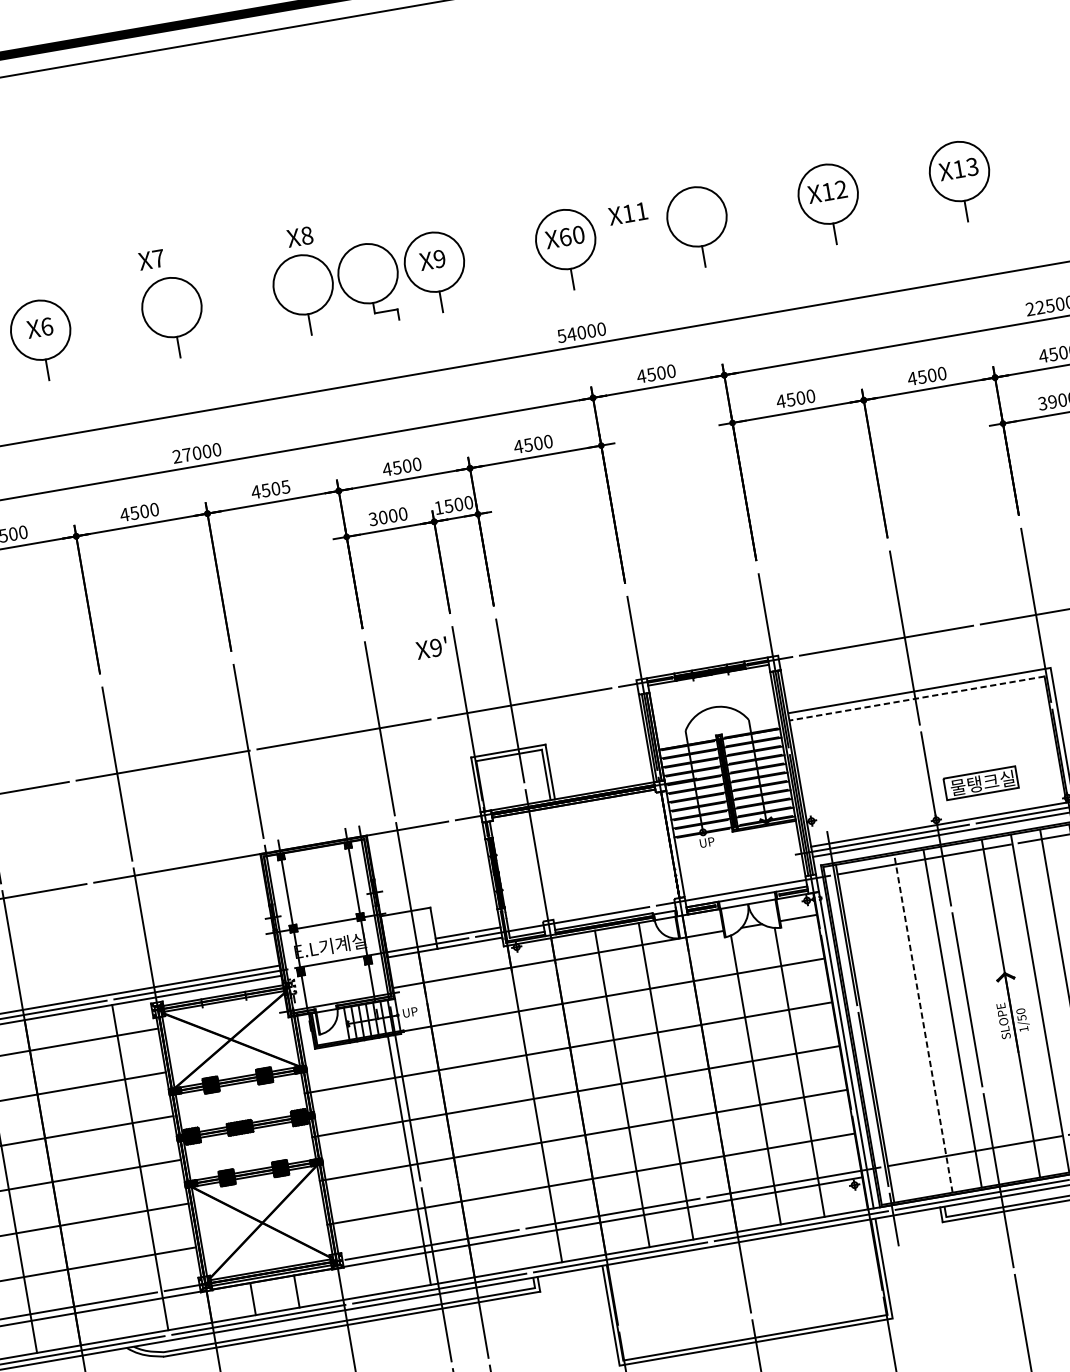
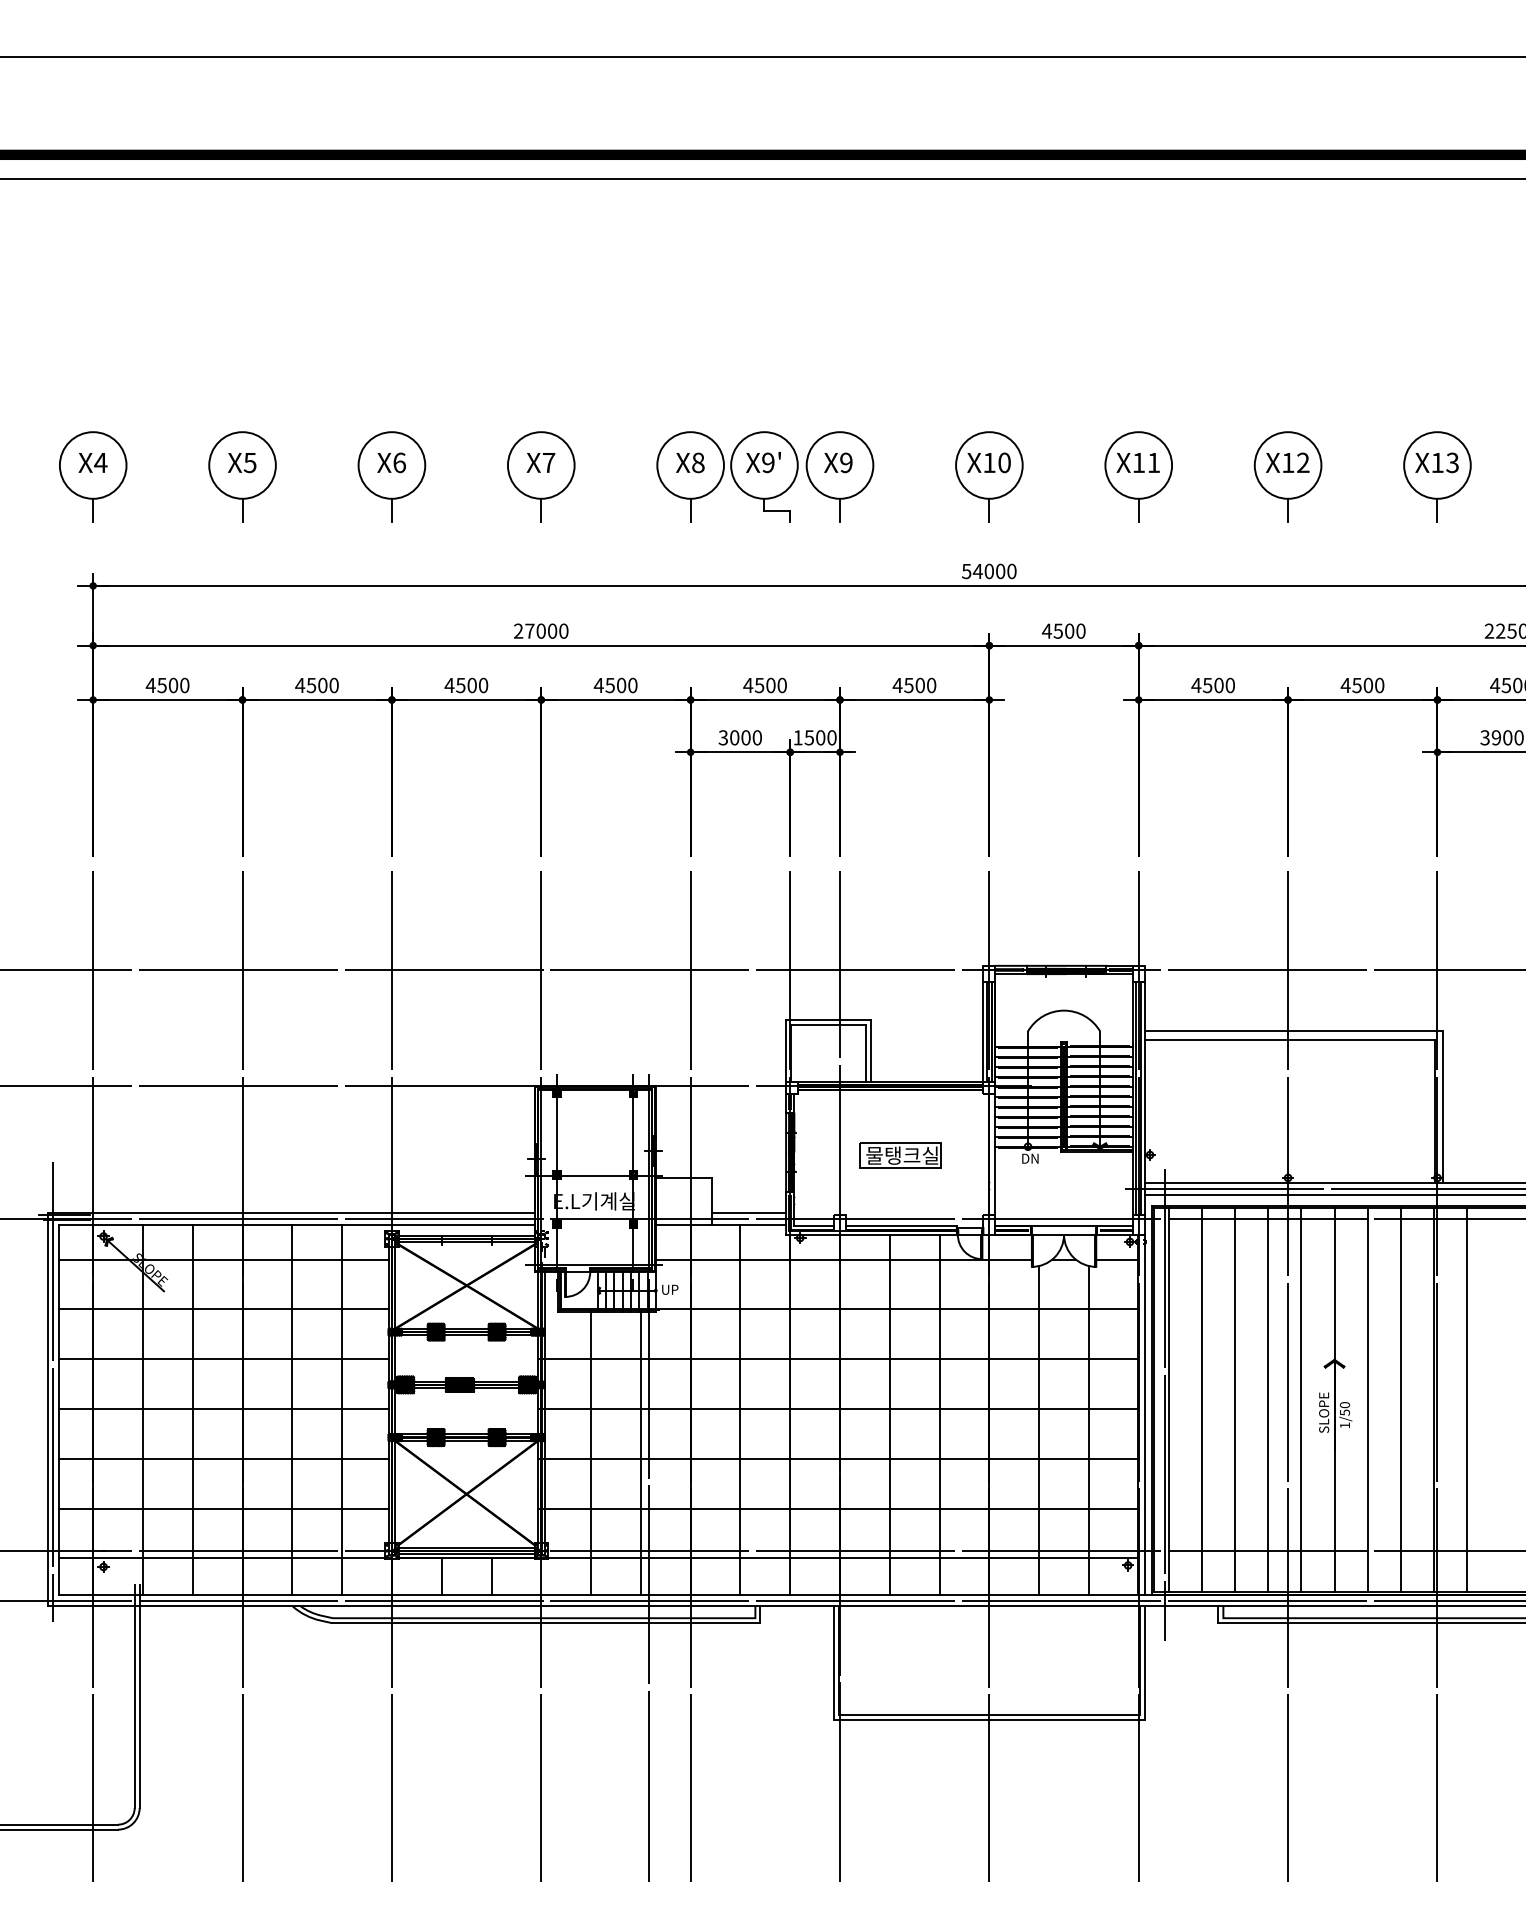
text: (627, 213) -> (1137, 462), moved
text: (300, 236) -> (690, 462), moved
text: (565, 236) -> (989, 462), X60 -> X10
text: (151, 259) -> (540, 462), moved
text: (285, 487) -> (632, 685), 4505 -> 4500
text: (431, 648) -> (763, 462), moved
line: (916, 698) -> (1289, 1039), dashed -> solid
part: (981, 783) -> (900, 1155), moved
text: (707, 842) -> (1030, 1158), UP -> DN
line: (981, 1012) -> (1301, 1399), added
line: (923, 1023) -> (1235, 1399), dashed -> solid
line: (893, 1028) -> (1201, 1399), added
line: (490, 1106) -> (740, 1409), added
line: (365, 1167) -> (591, 1452), added
line: (96, 1174) -> (292, 1409), added

